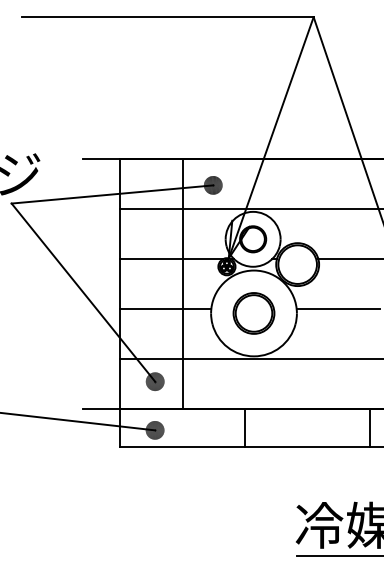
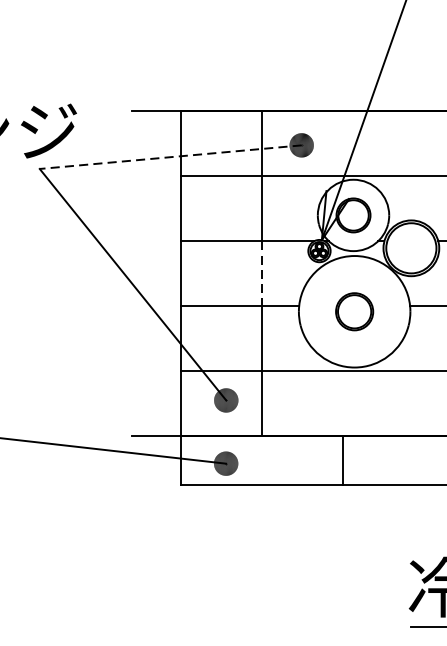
line: (111, 194) -> (169, 157), solid -> dashed
line: (182, 284) -> (261, 274), solid -> dashed
part: (253, 313) -> (353, 311), size x0.7

